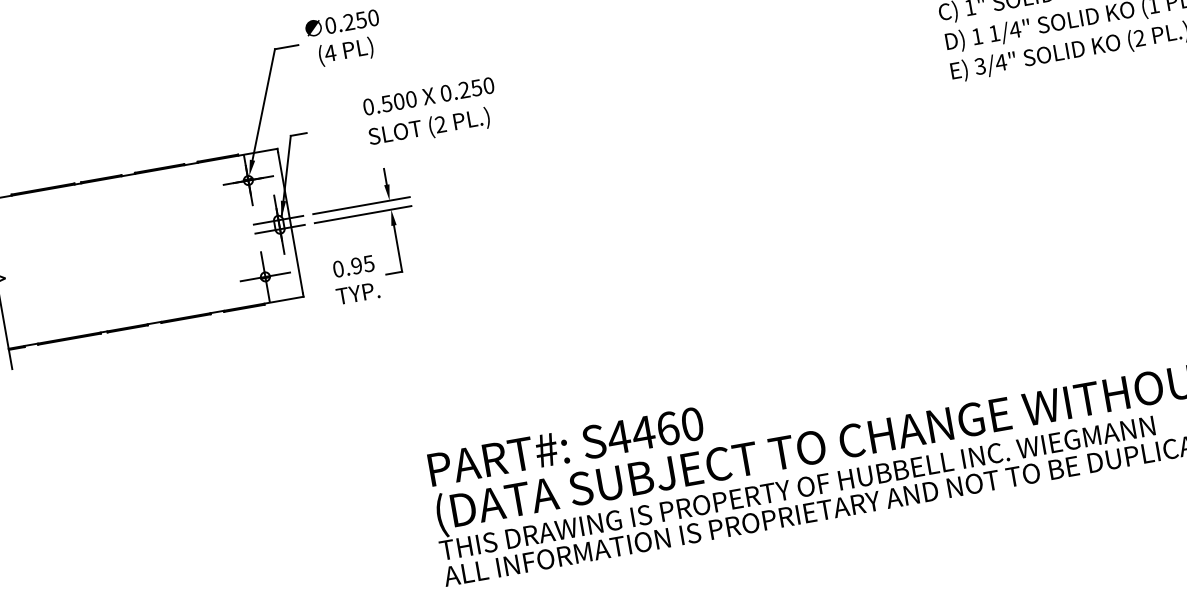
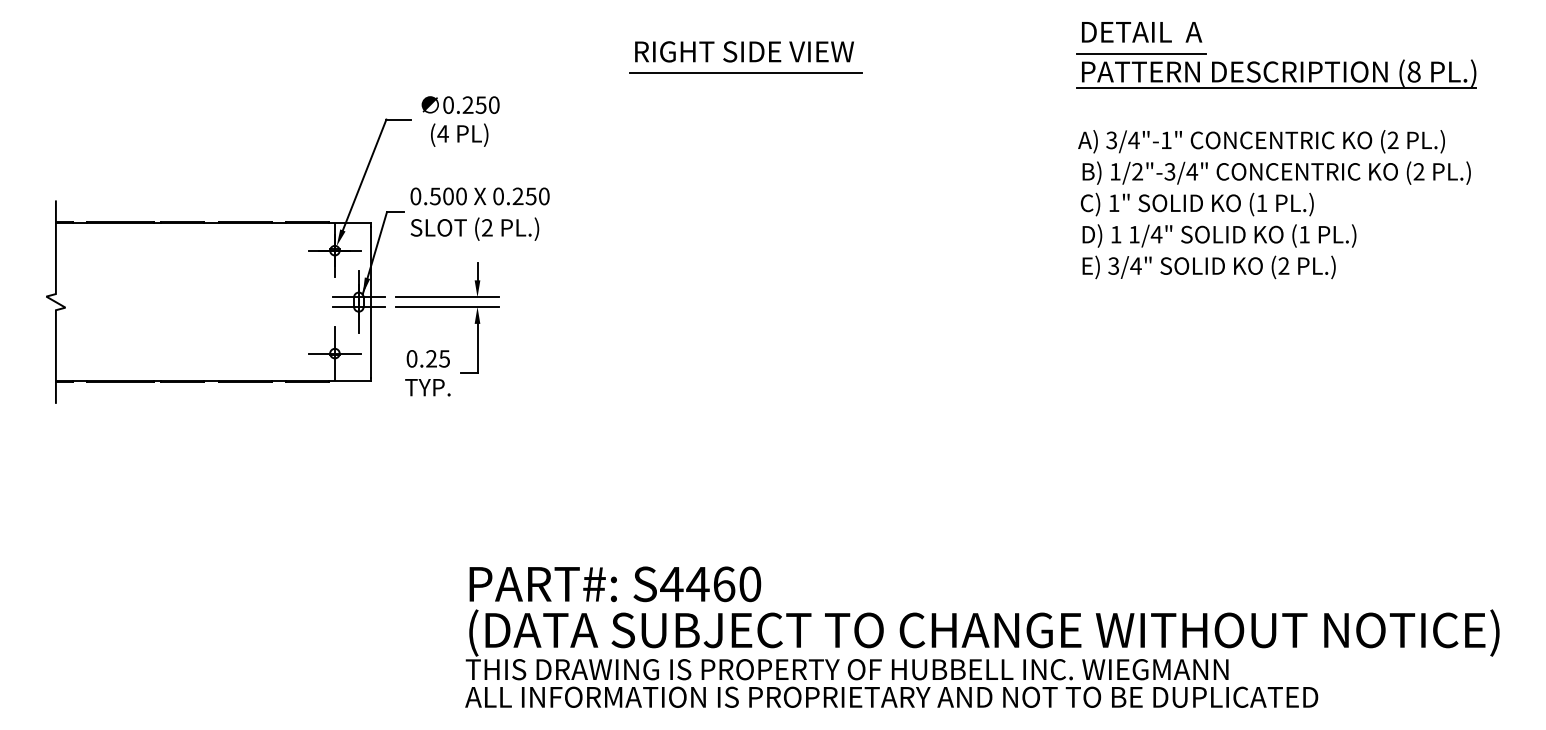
text: (431, 112) -> (479, 213), moved
text: (356, 265) -> (431, 358), 0.95 -> 0.25

